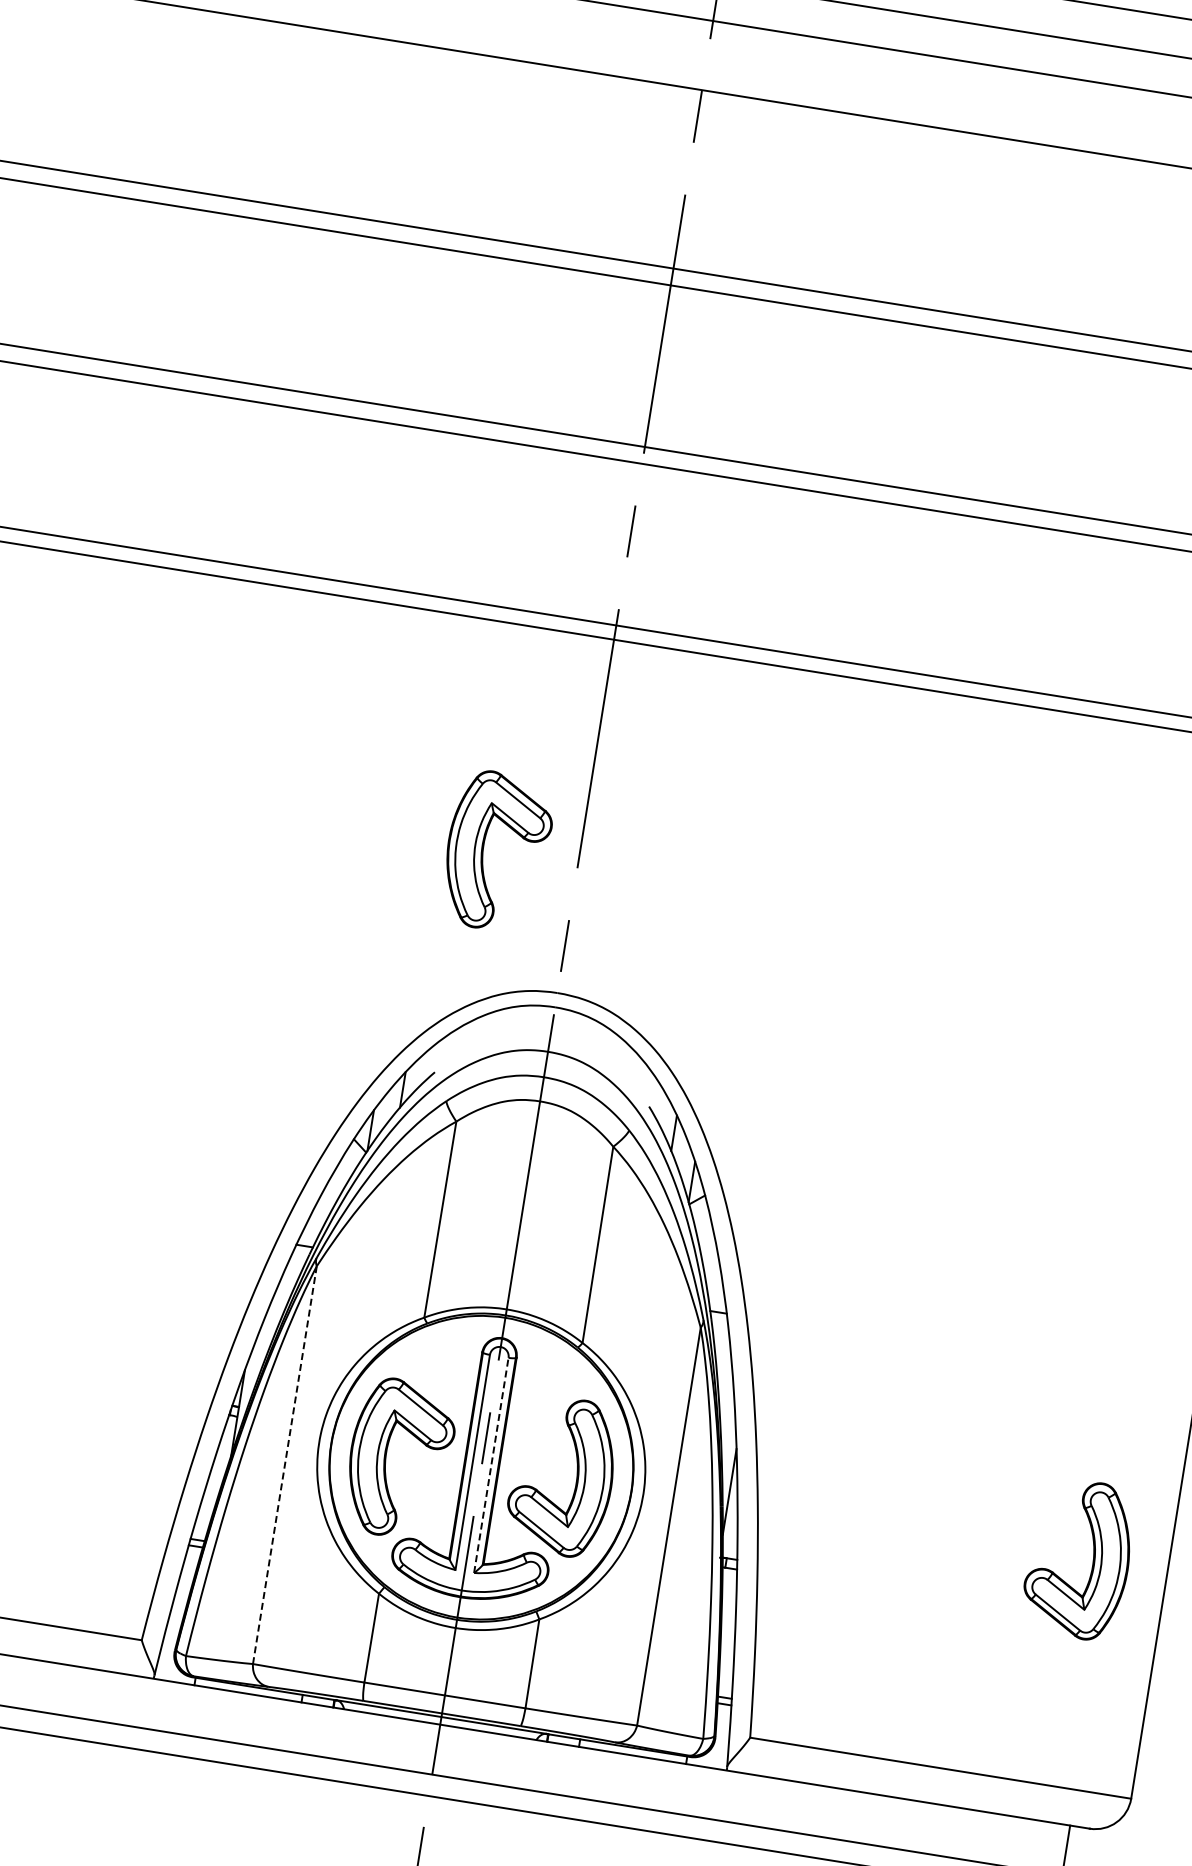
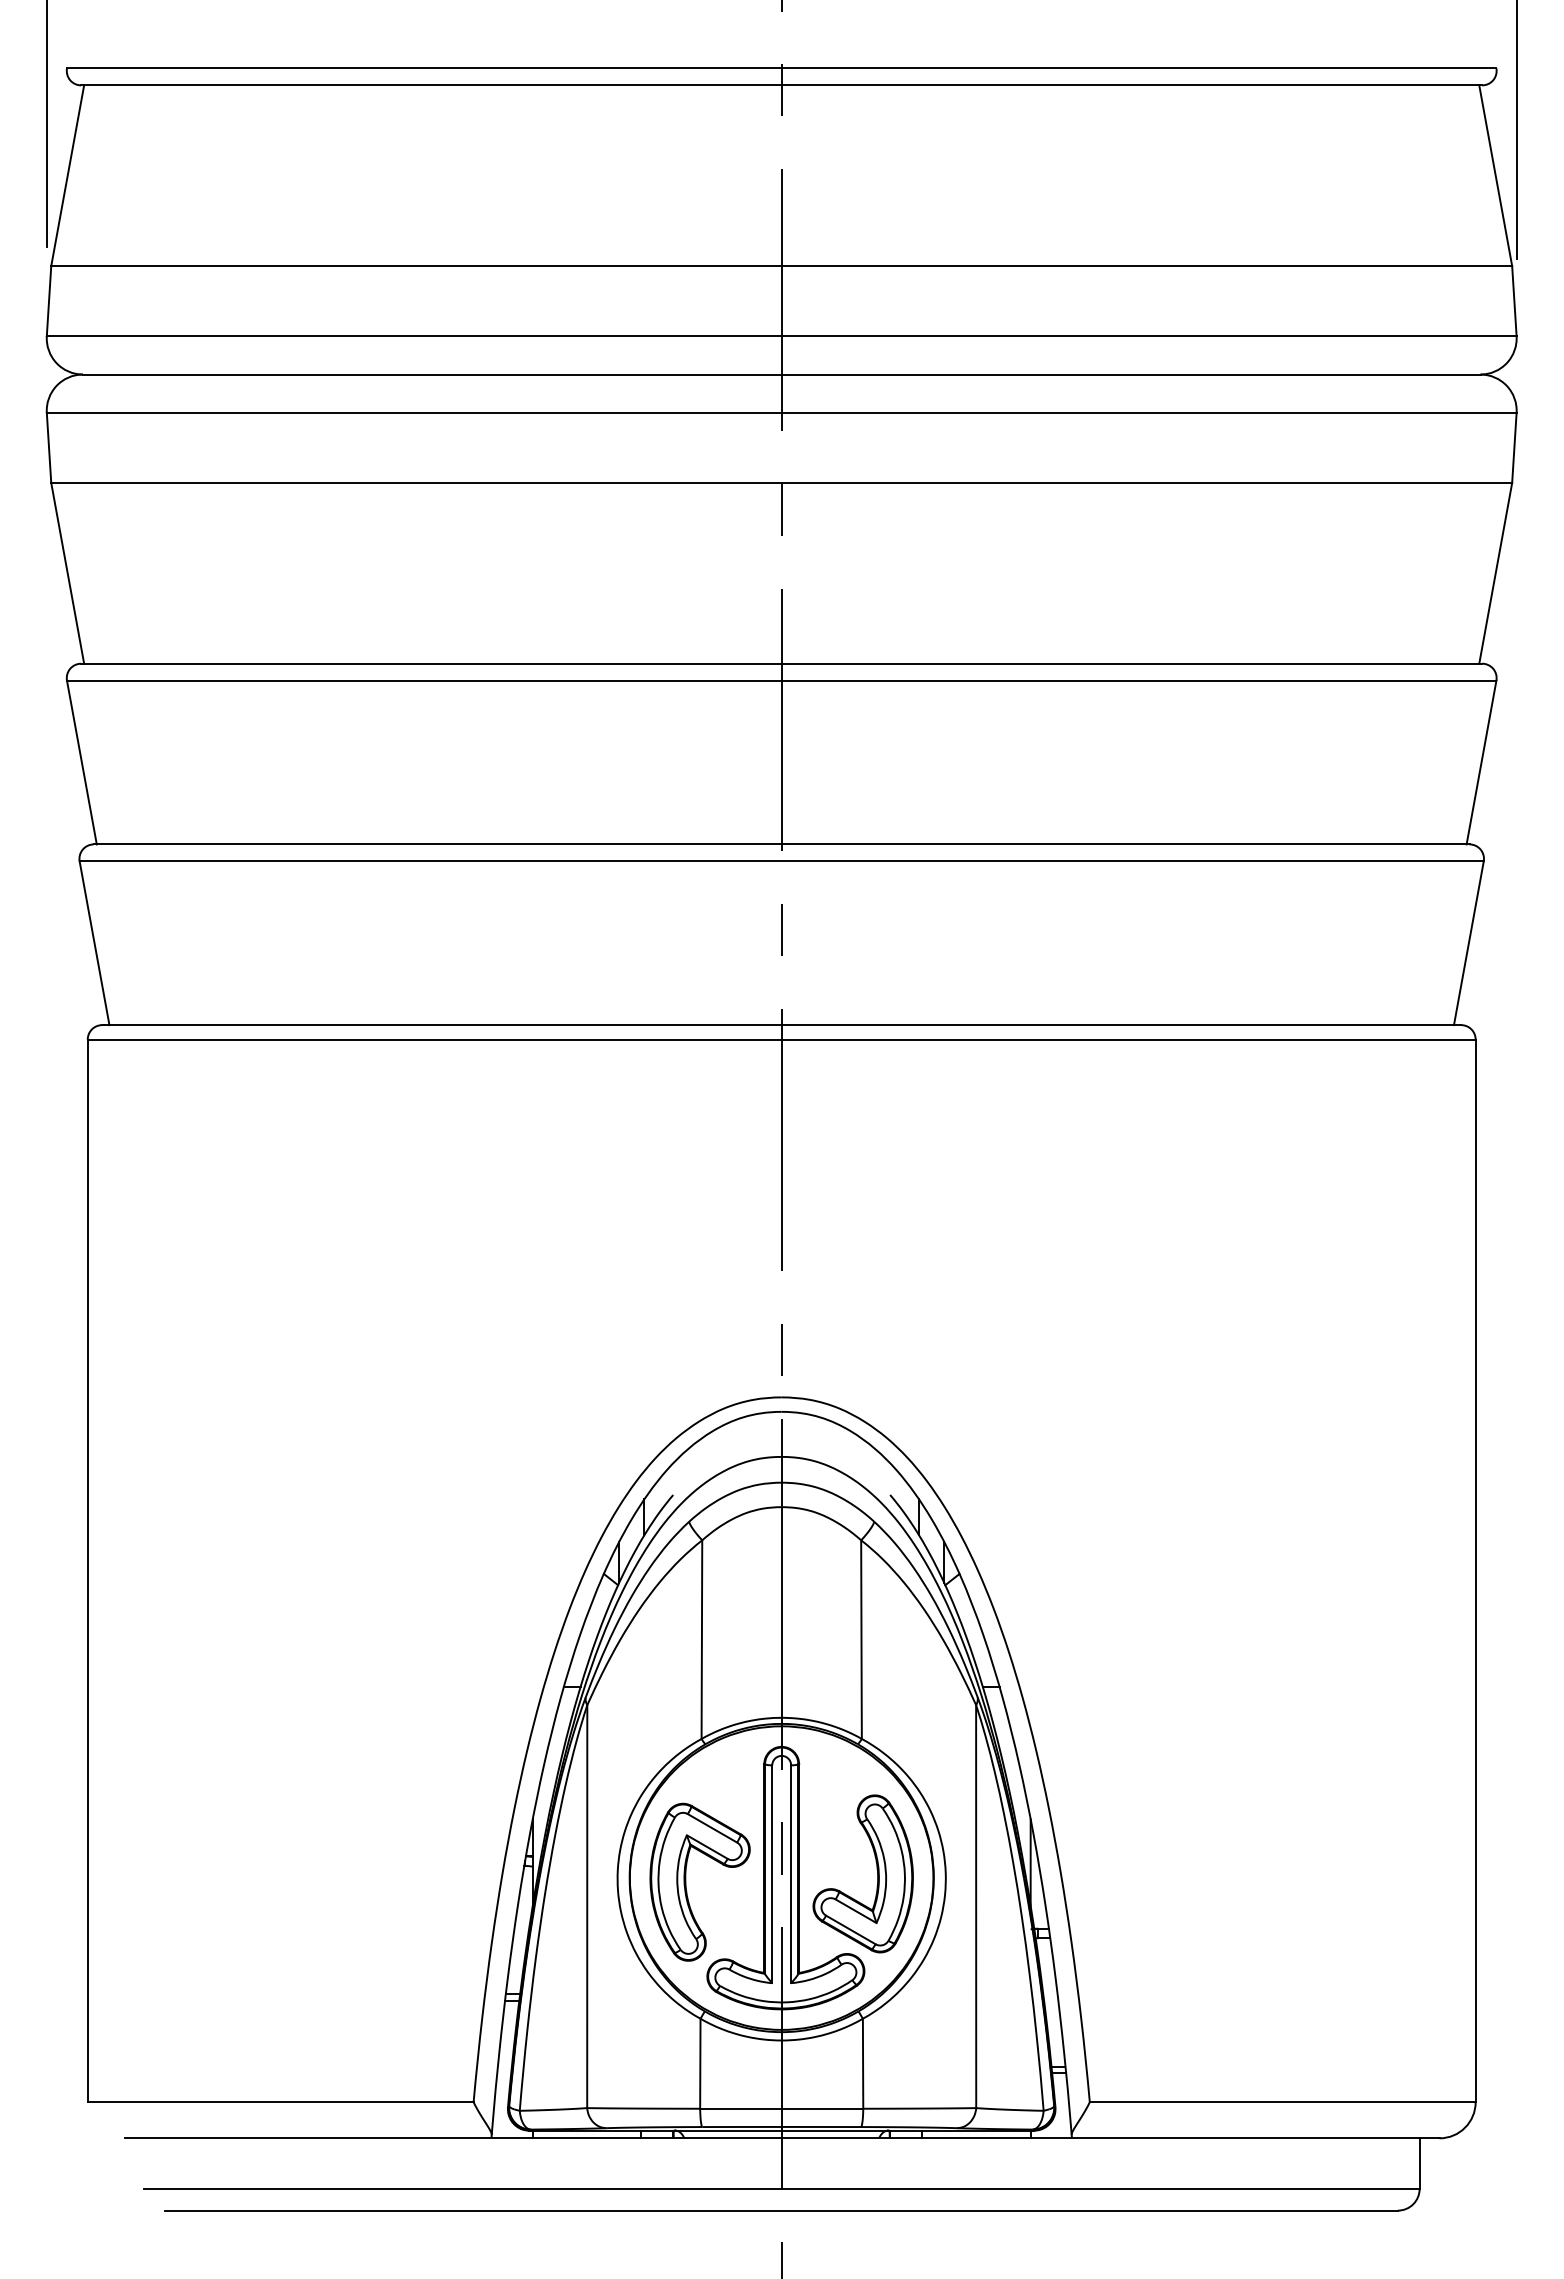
part: (484, 848) -> (686, 1266), removed
line: (491, 1465) -> (791, 1874), dashed -> solid
line: (285, 1466) -> (587, 1907), dashed -> solid
part: (1092, 1556) -> (1399, 1869), removed

